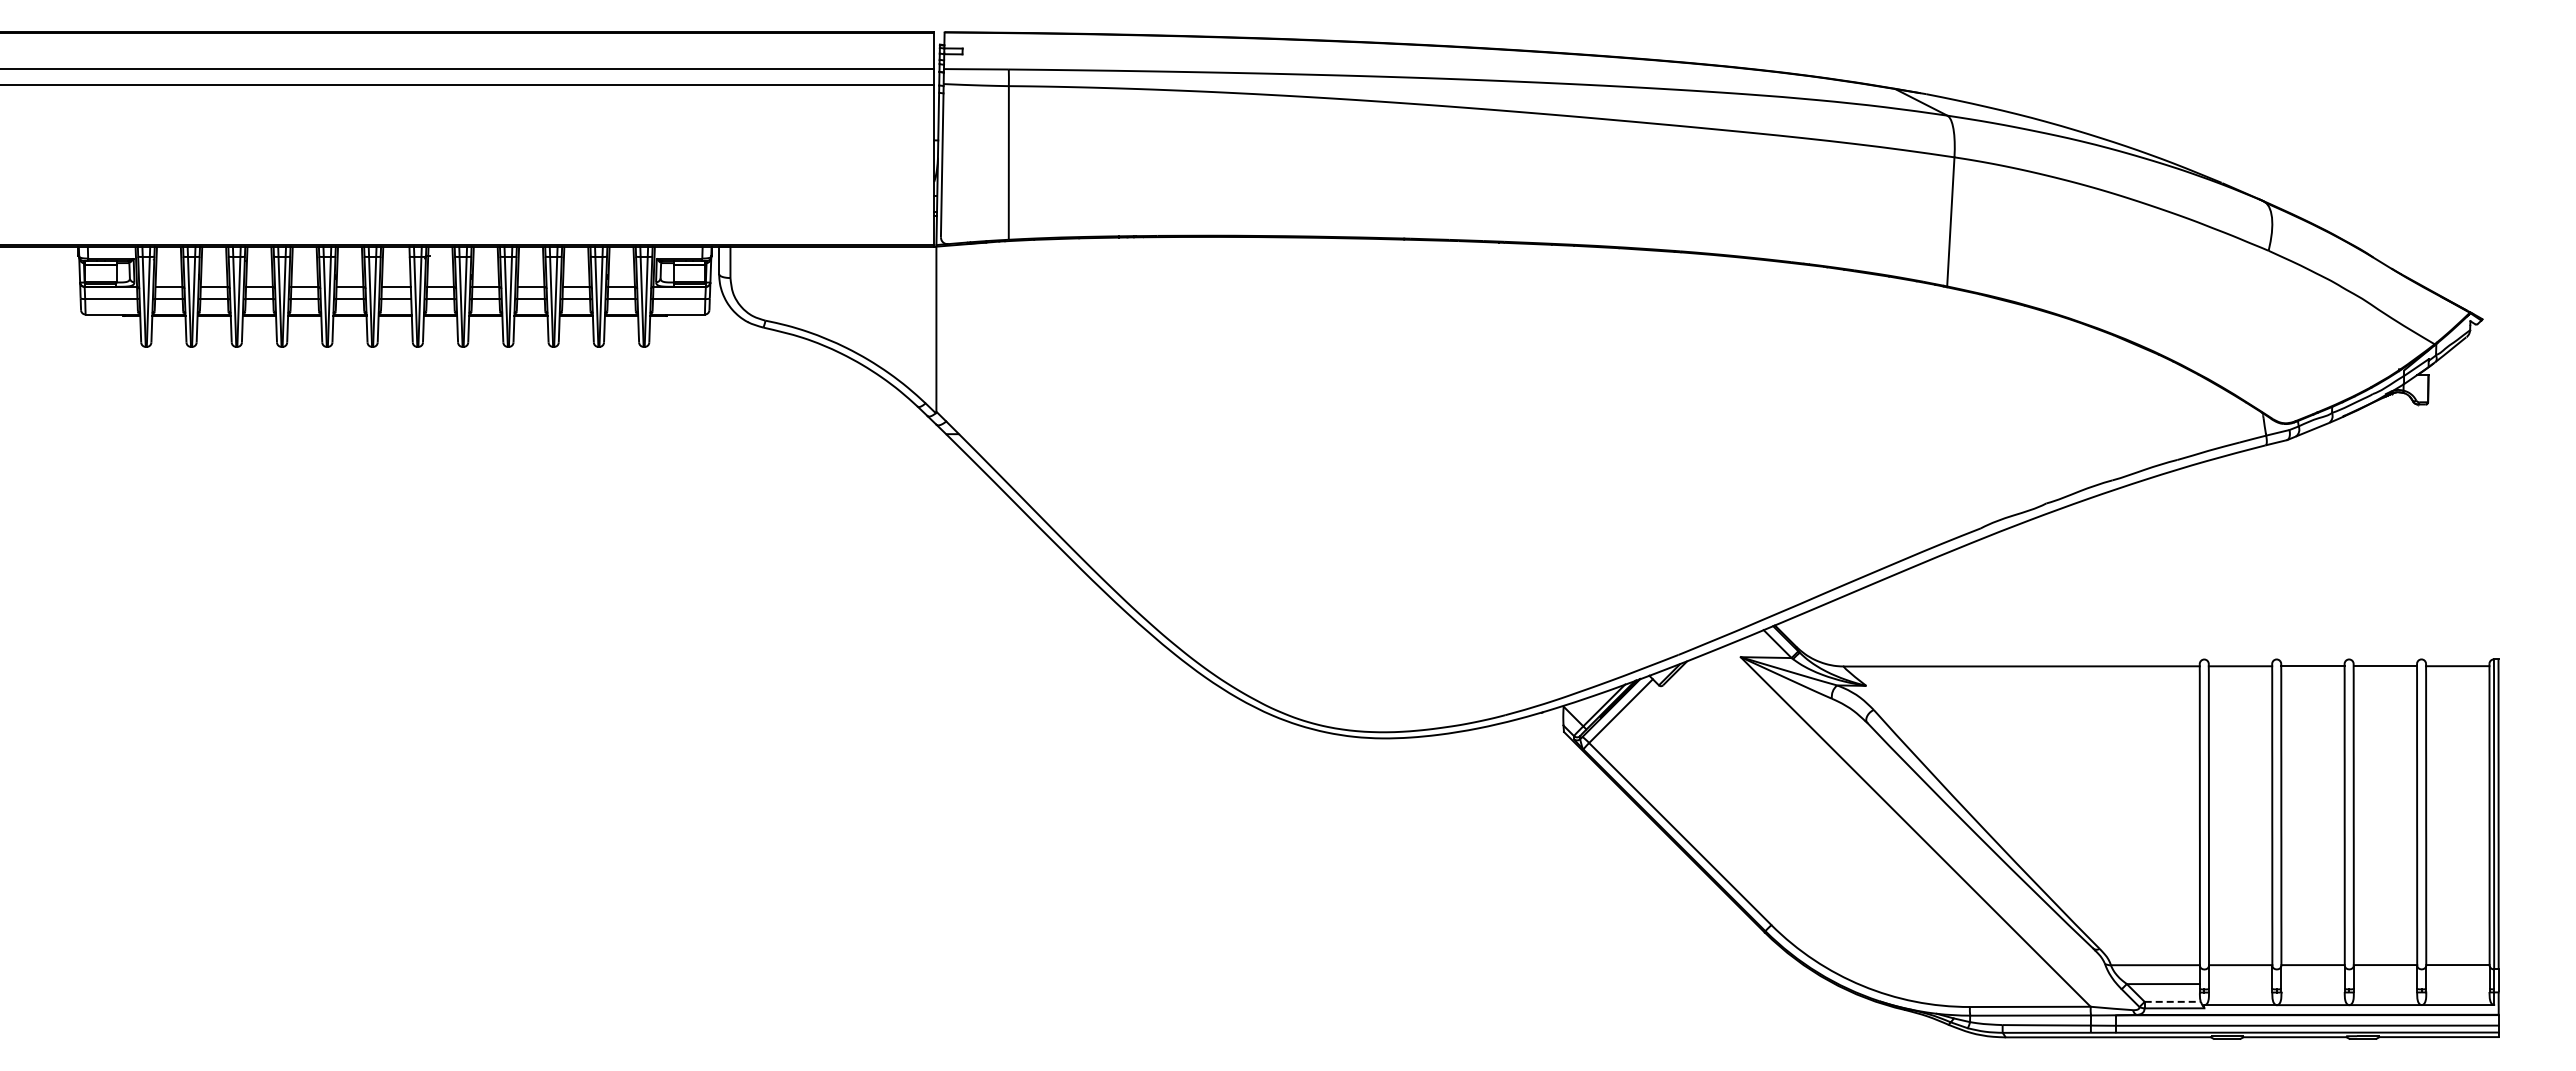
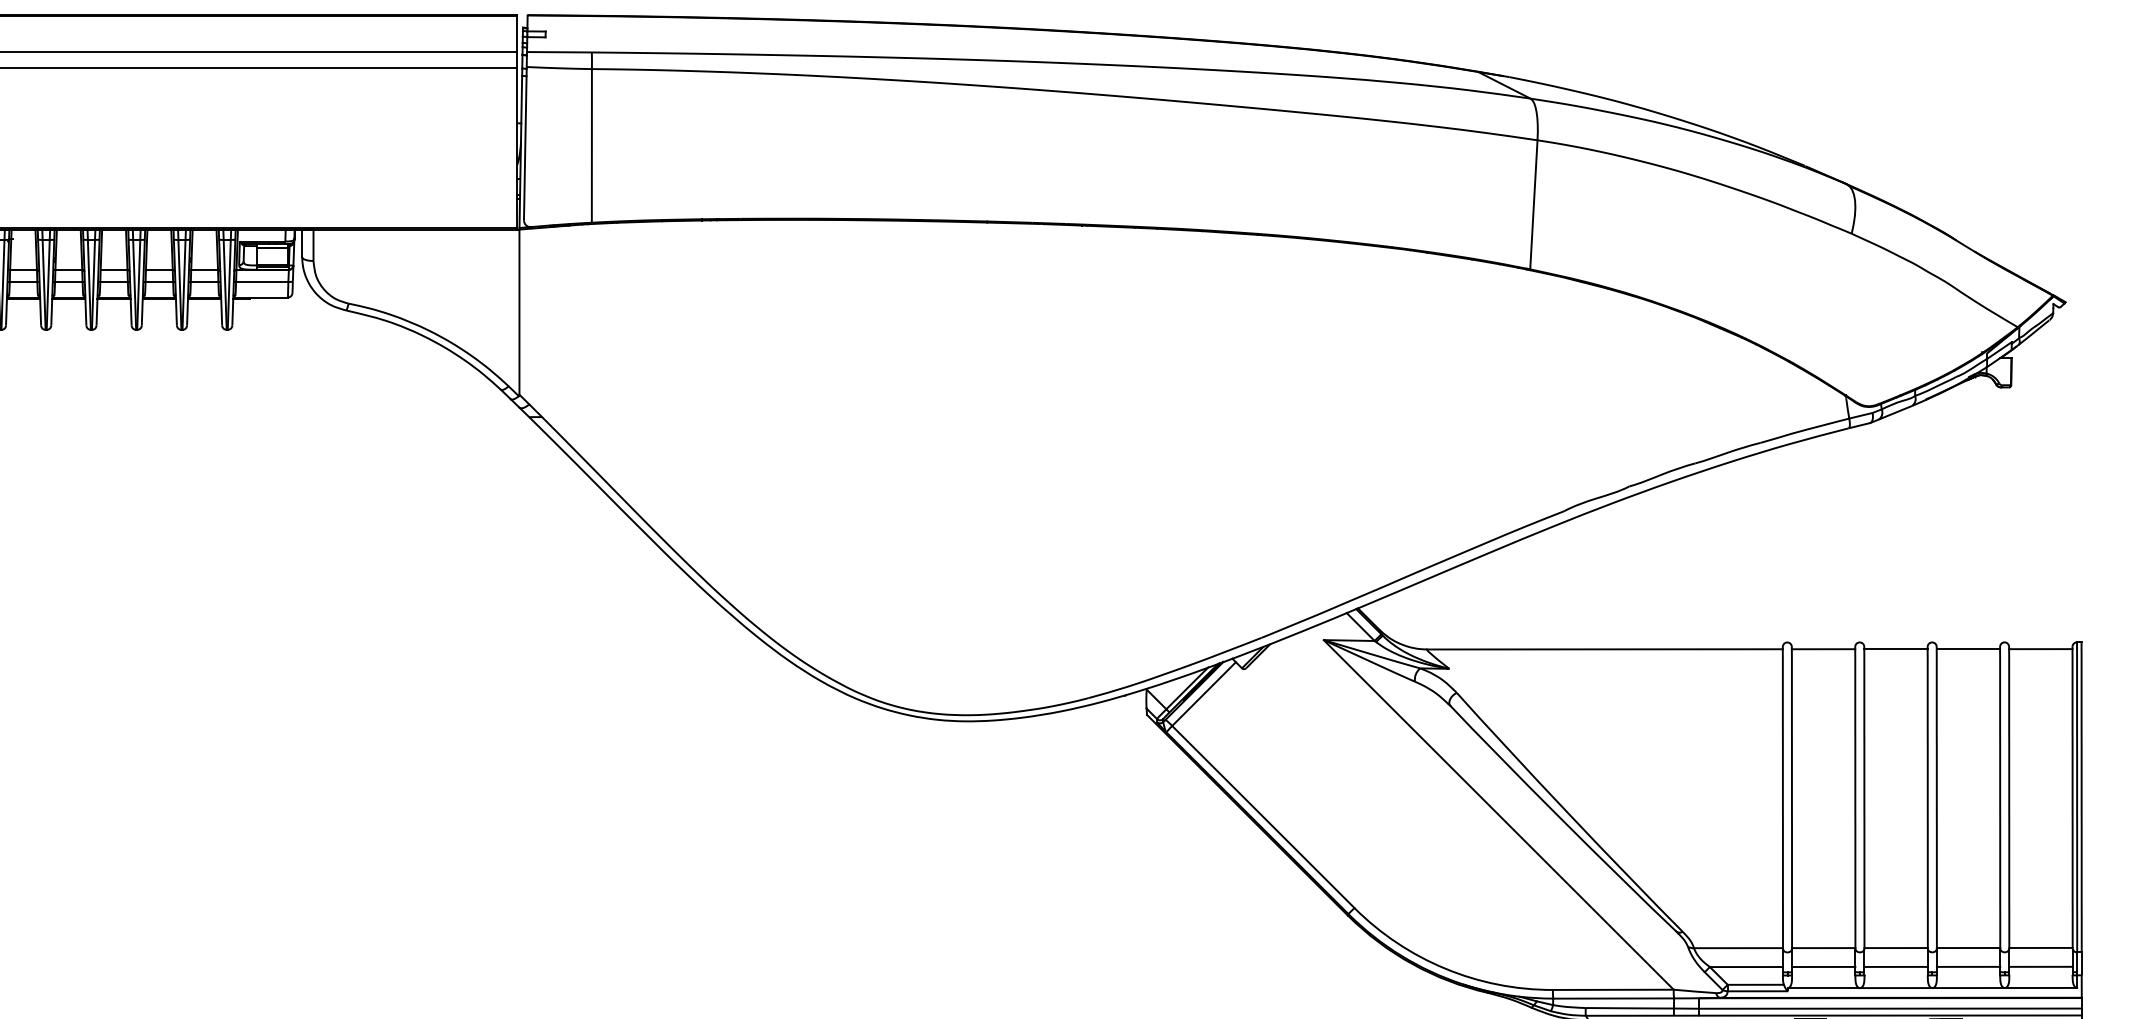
line: (2312, 983) -> (1895, 966), added
line: (2385, 983) -> (1968, 966), added
line: (2457, 983) -> (2040, 966), added
line: (2240, 984) -> (1823, 967), added
line: (2173, 1001) -> (1756, 984), dashed -> solid

